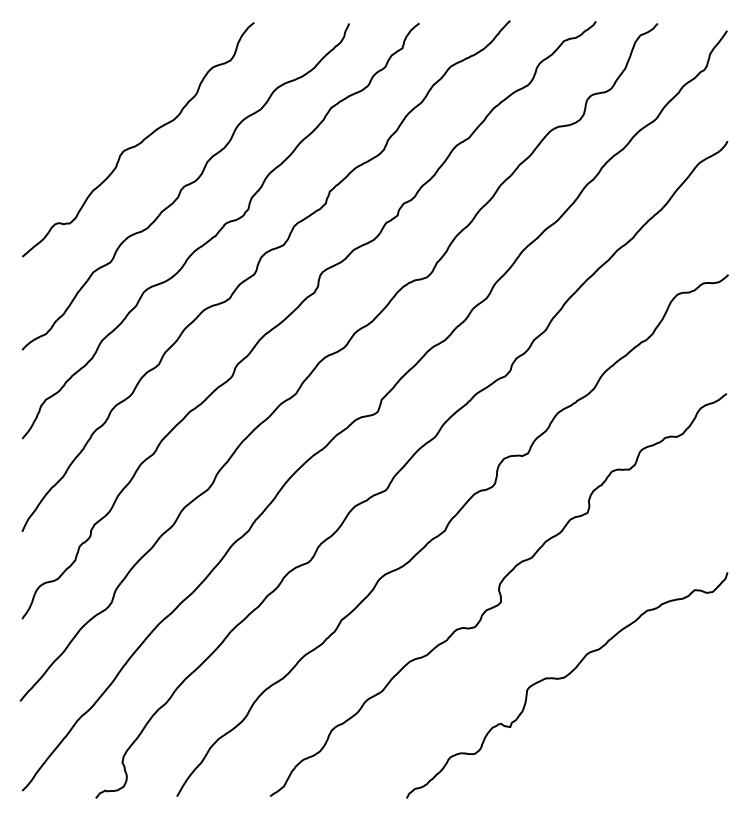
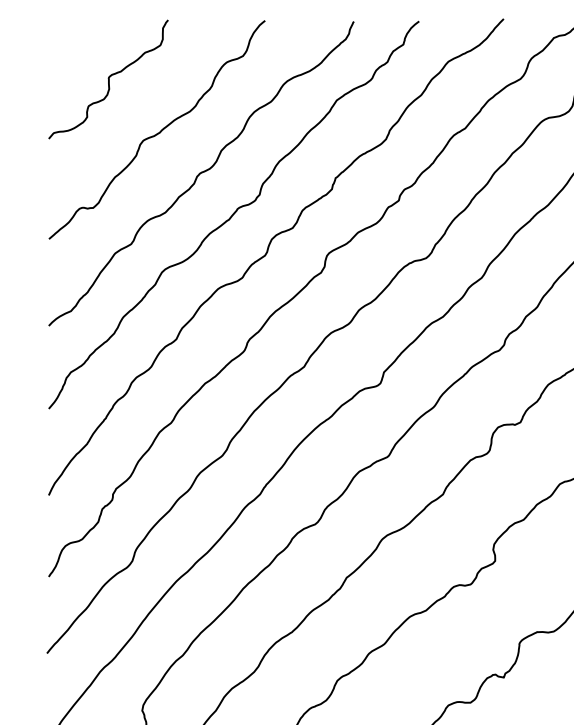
curve: (85, 85) -> (107, 79), added

